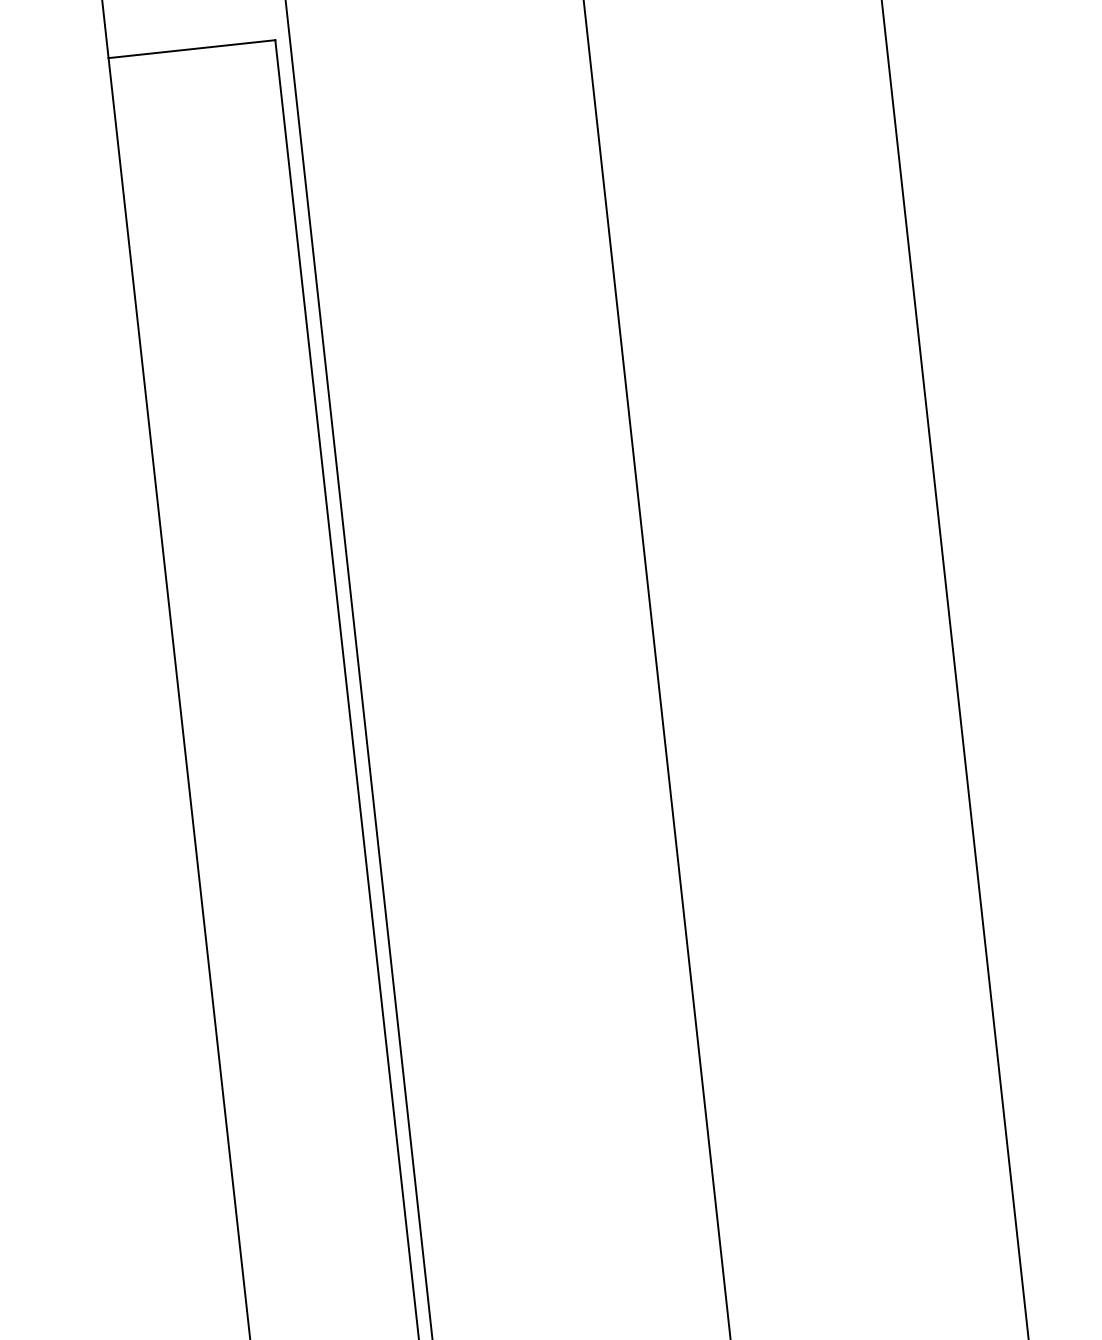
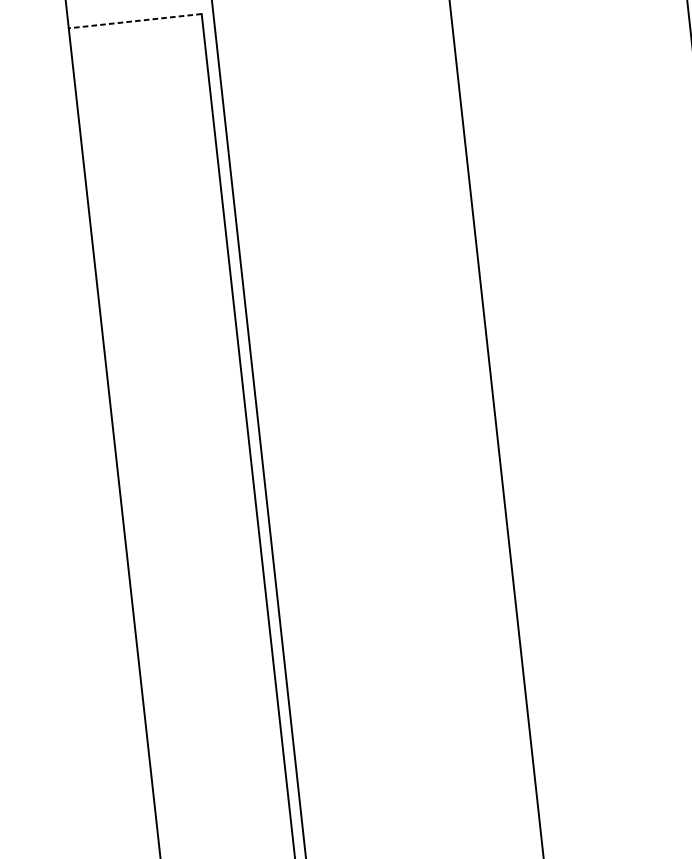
line: (191, 49) -> (134, 21), solid -> dashed

